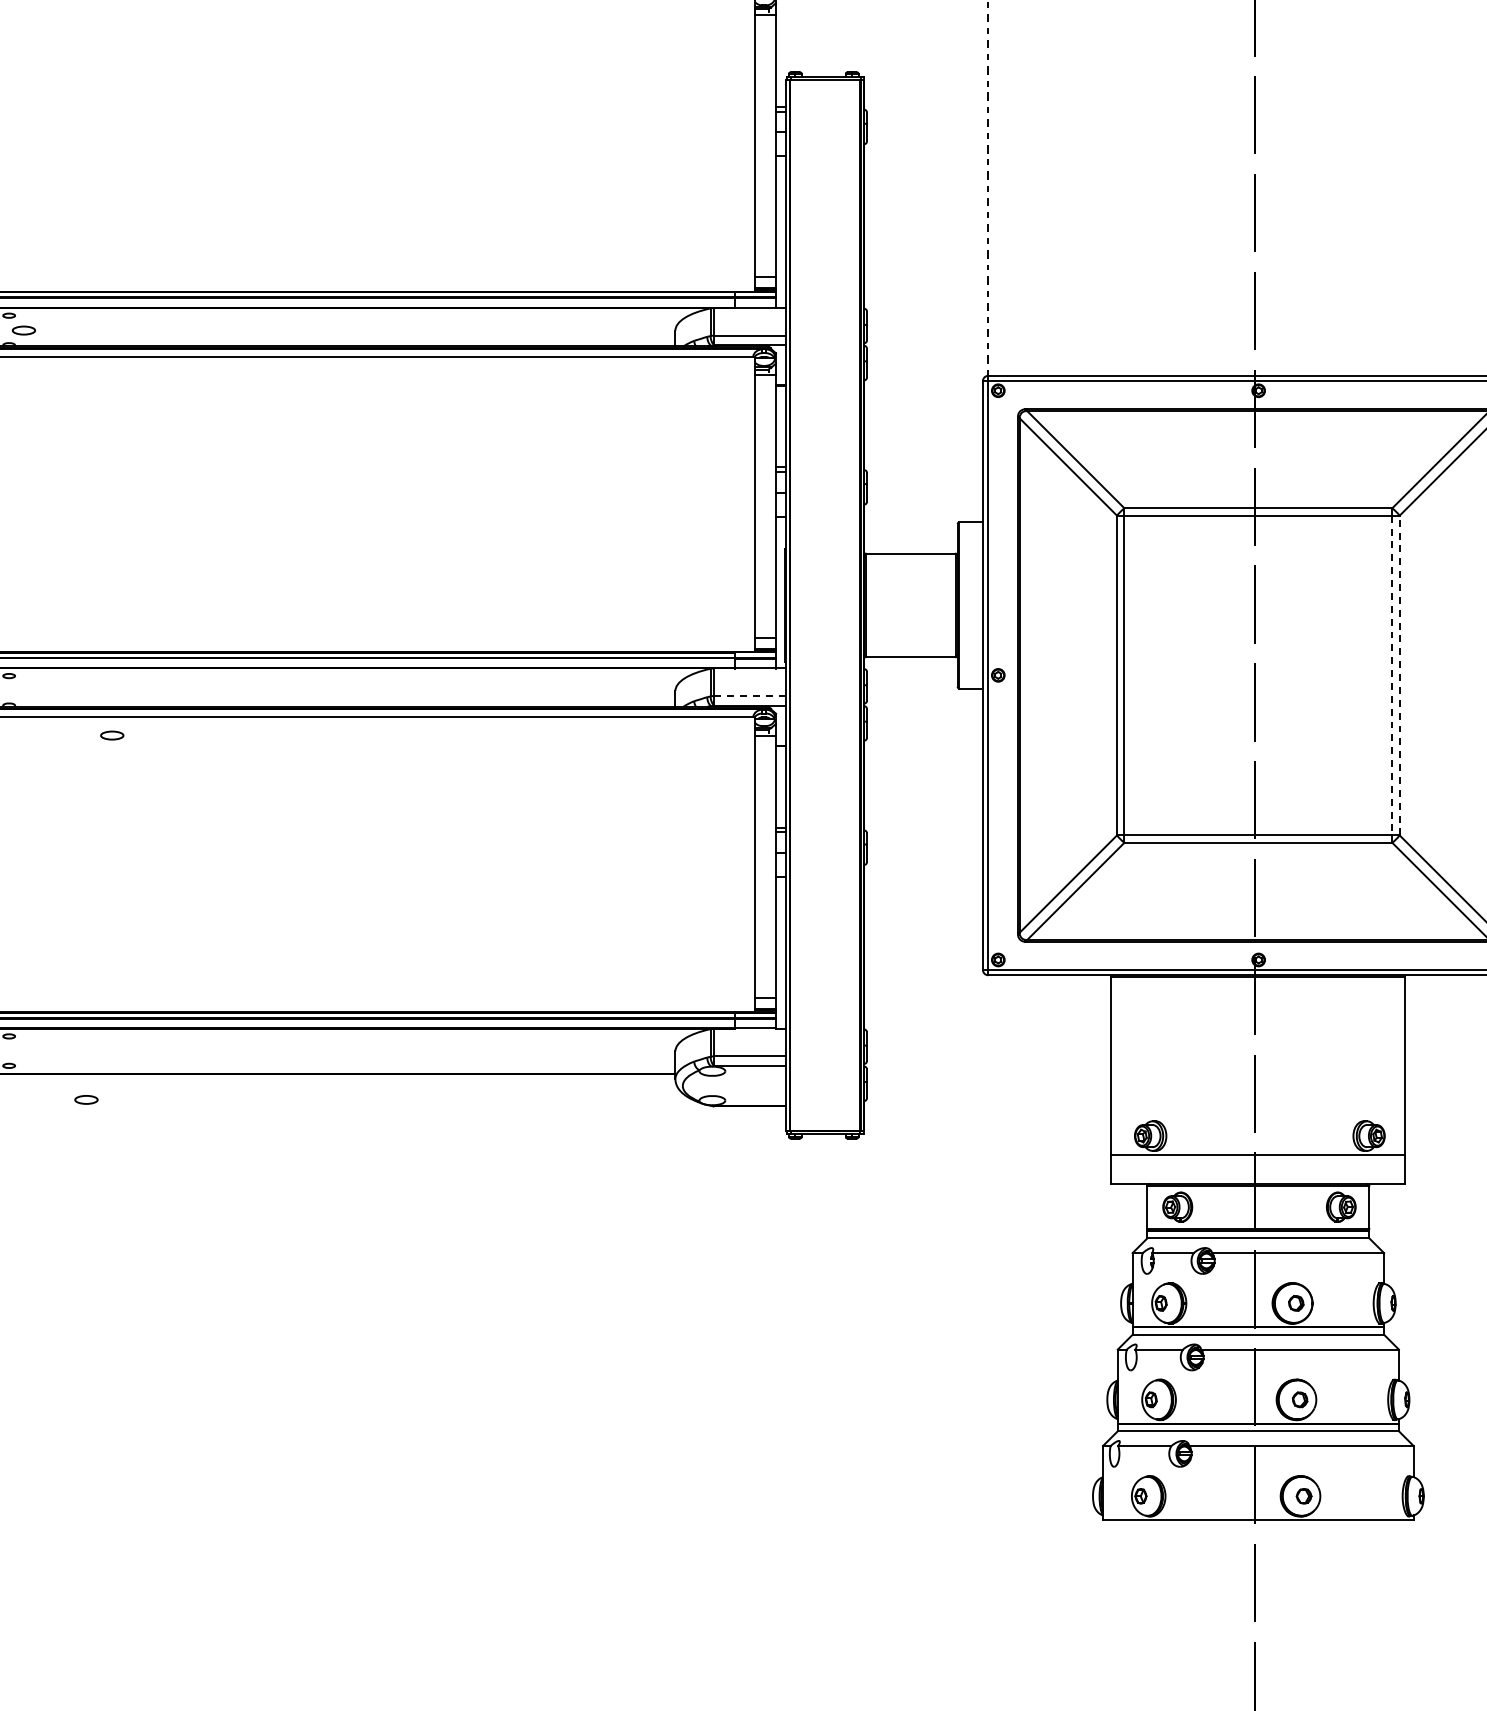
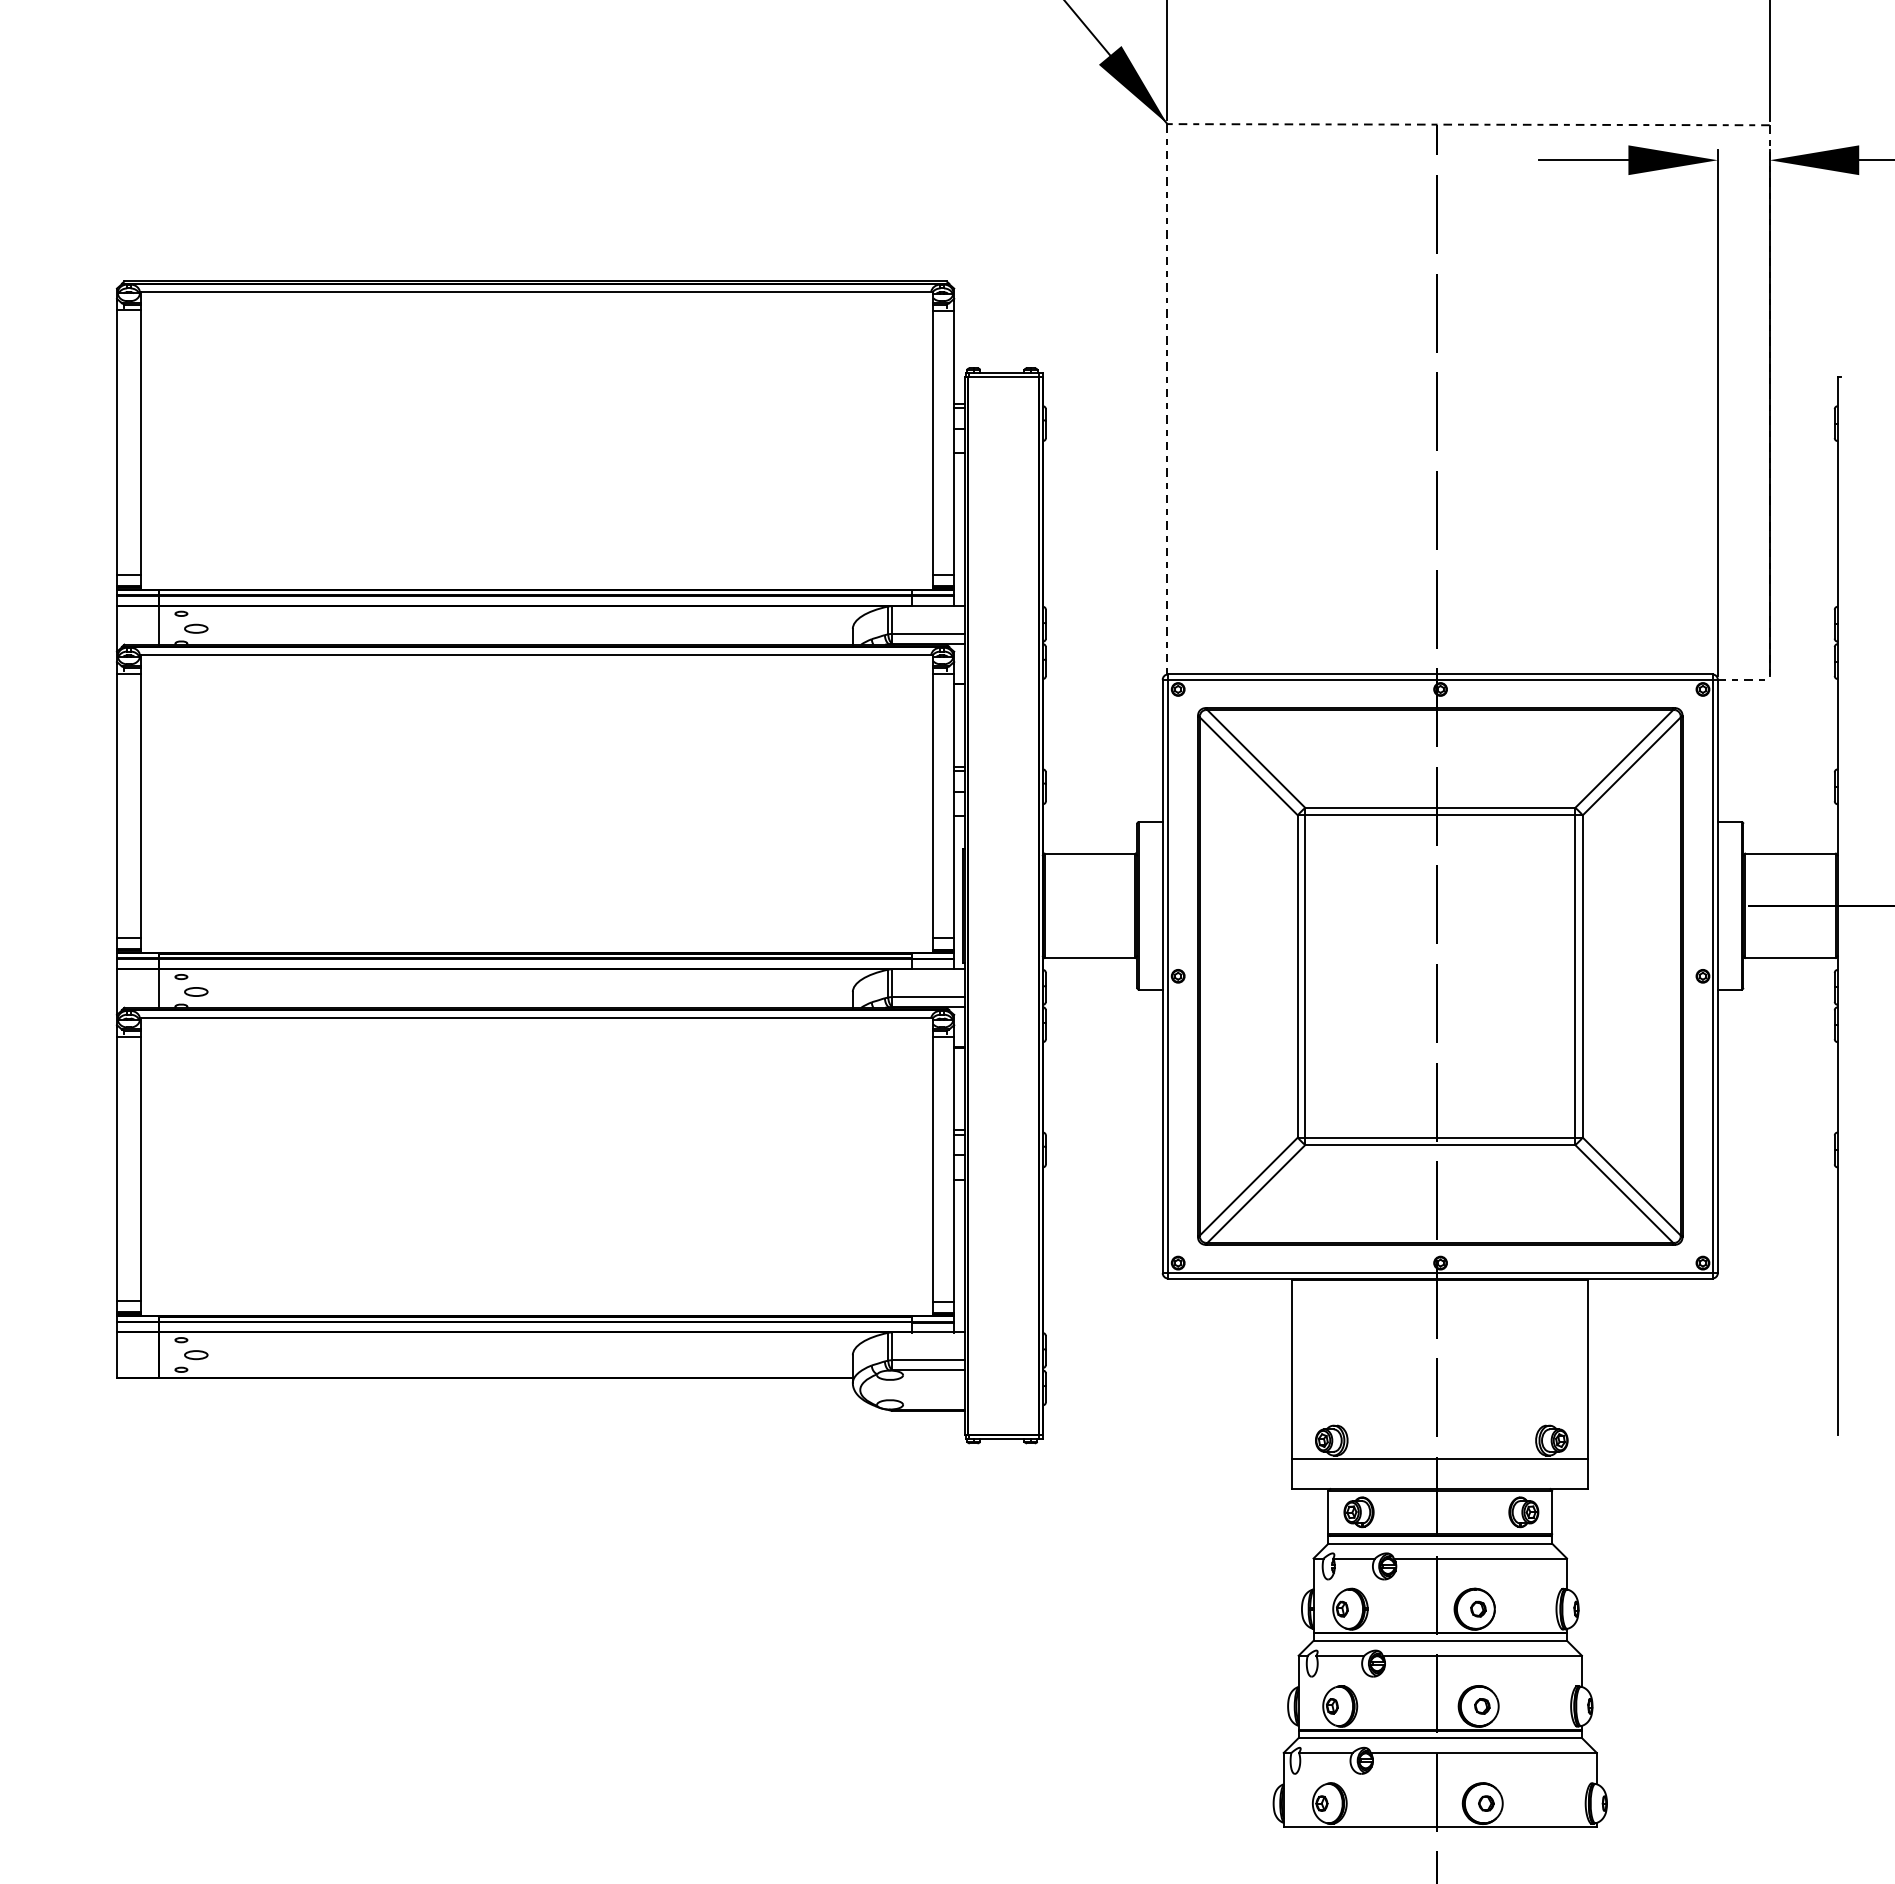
line: (1399, 674) -> (1582, 975), dashed -> solid
line: (1392, 675) -> (1575, 976), dashed -> solid
line: (750, 696) -> (928, 997), dashed -> solid
part: (112, 735) -> (196, 991), moved
part: (86, 1100) -> (196, 1355), moved

